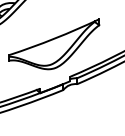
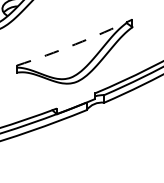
arc: (54, 38) -> (75, 44), solid -> dashed

